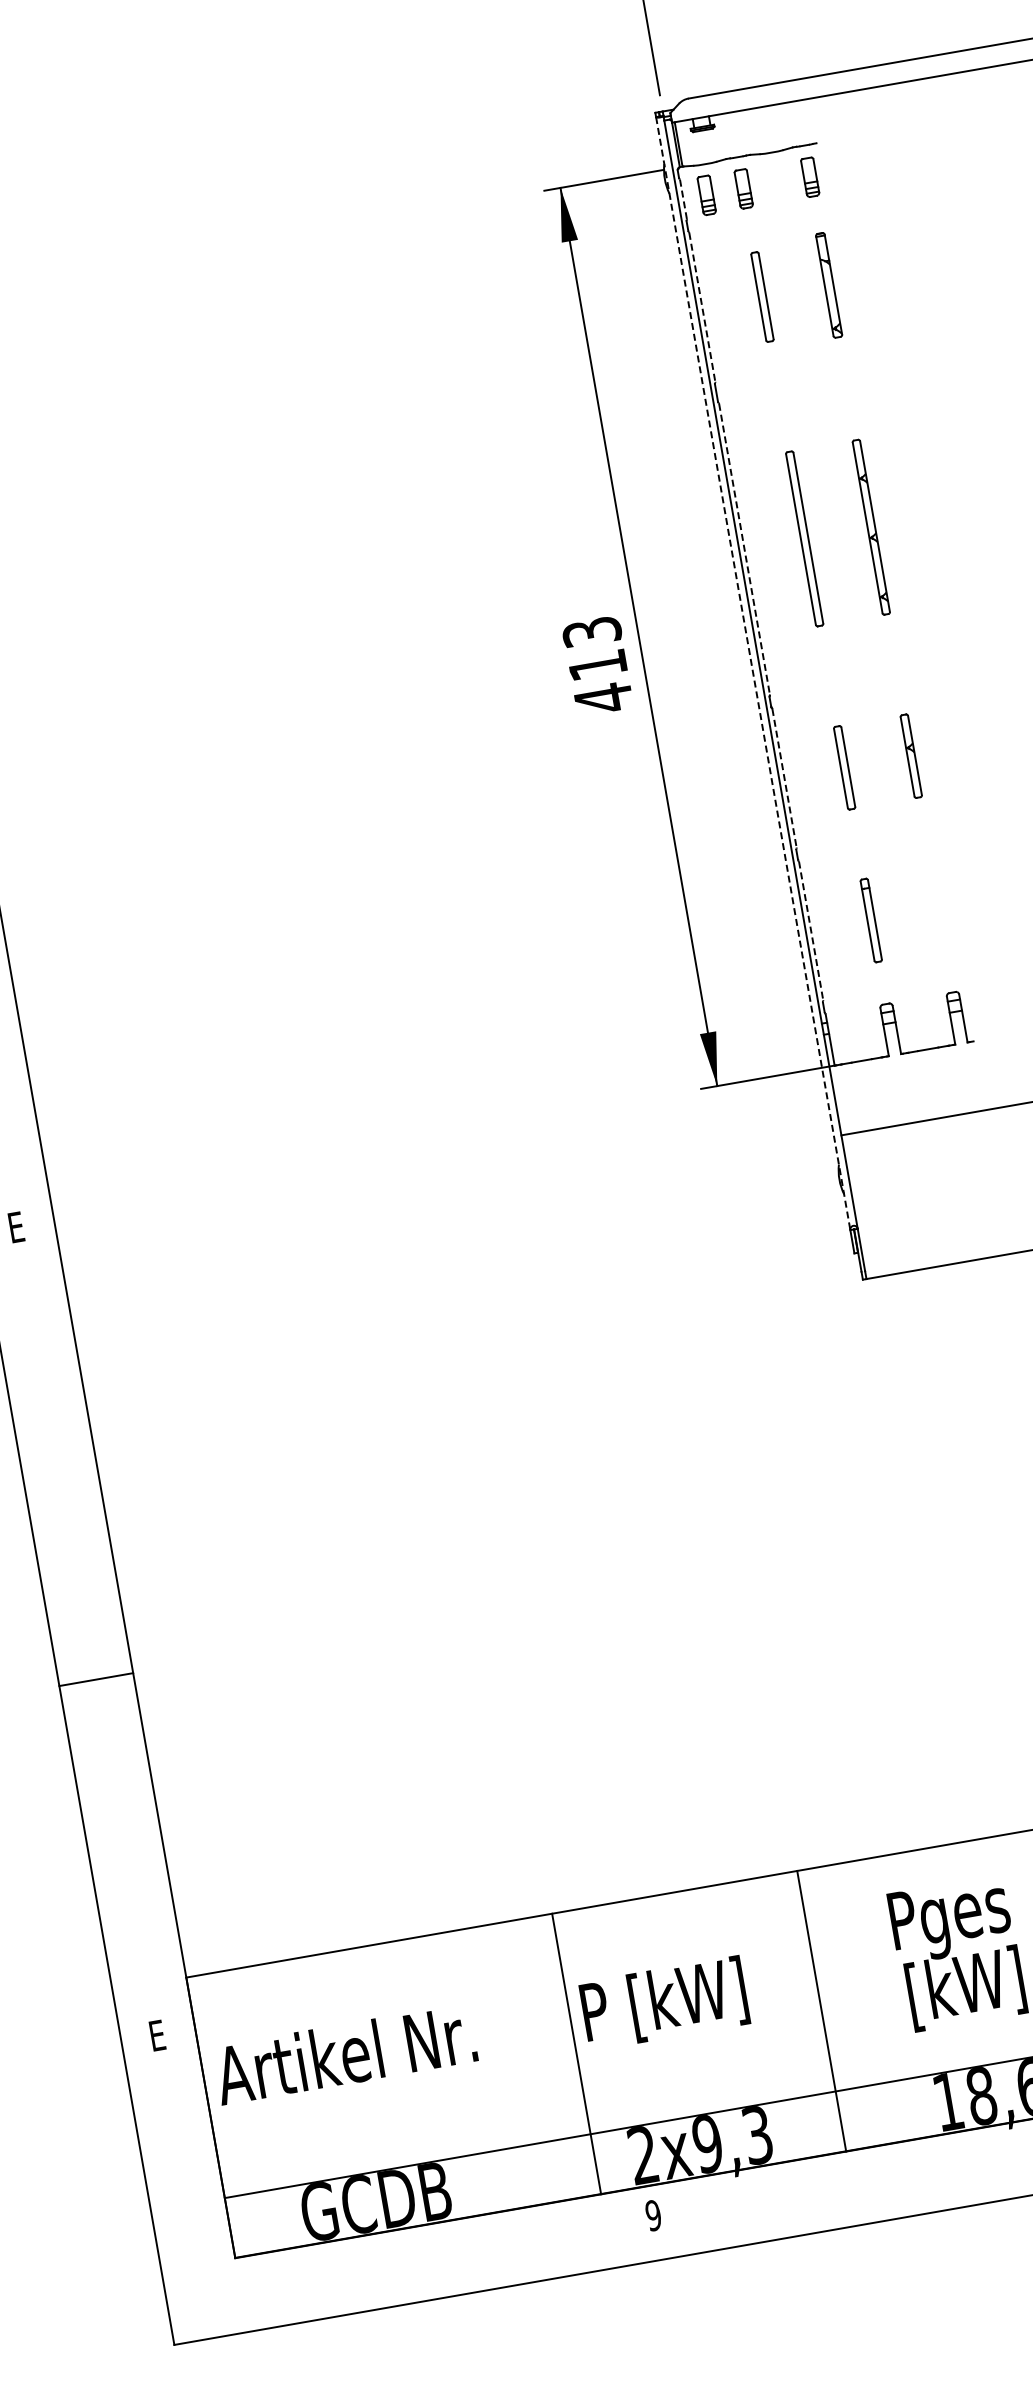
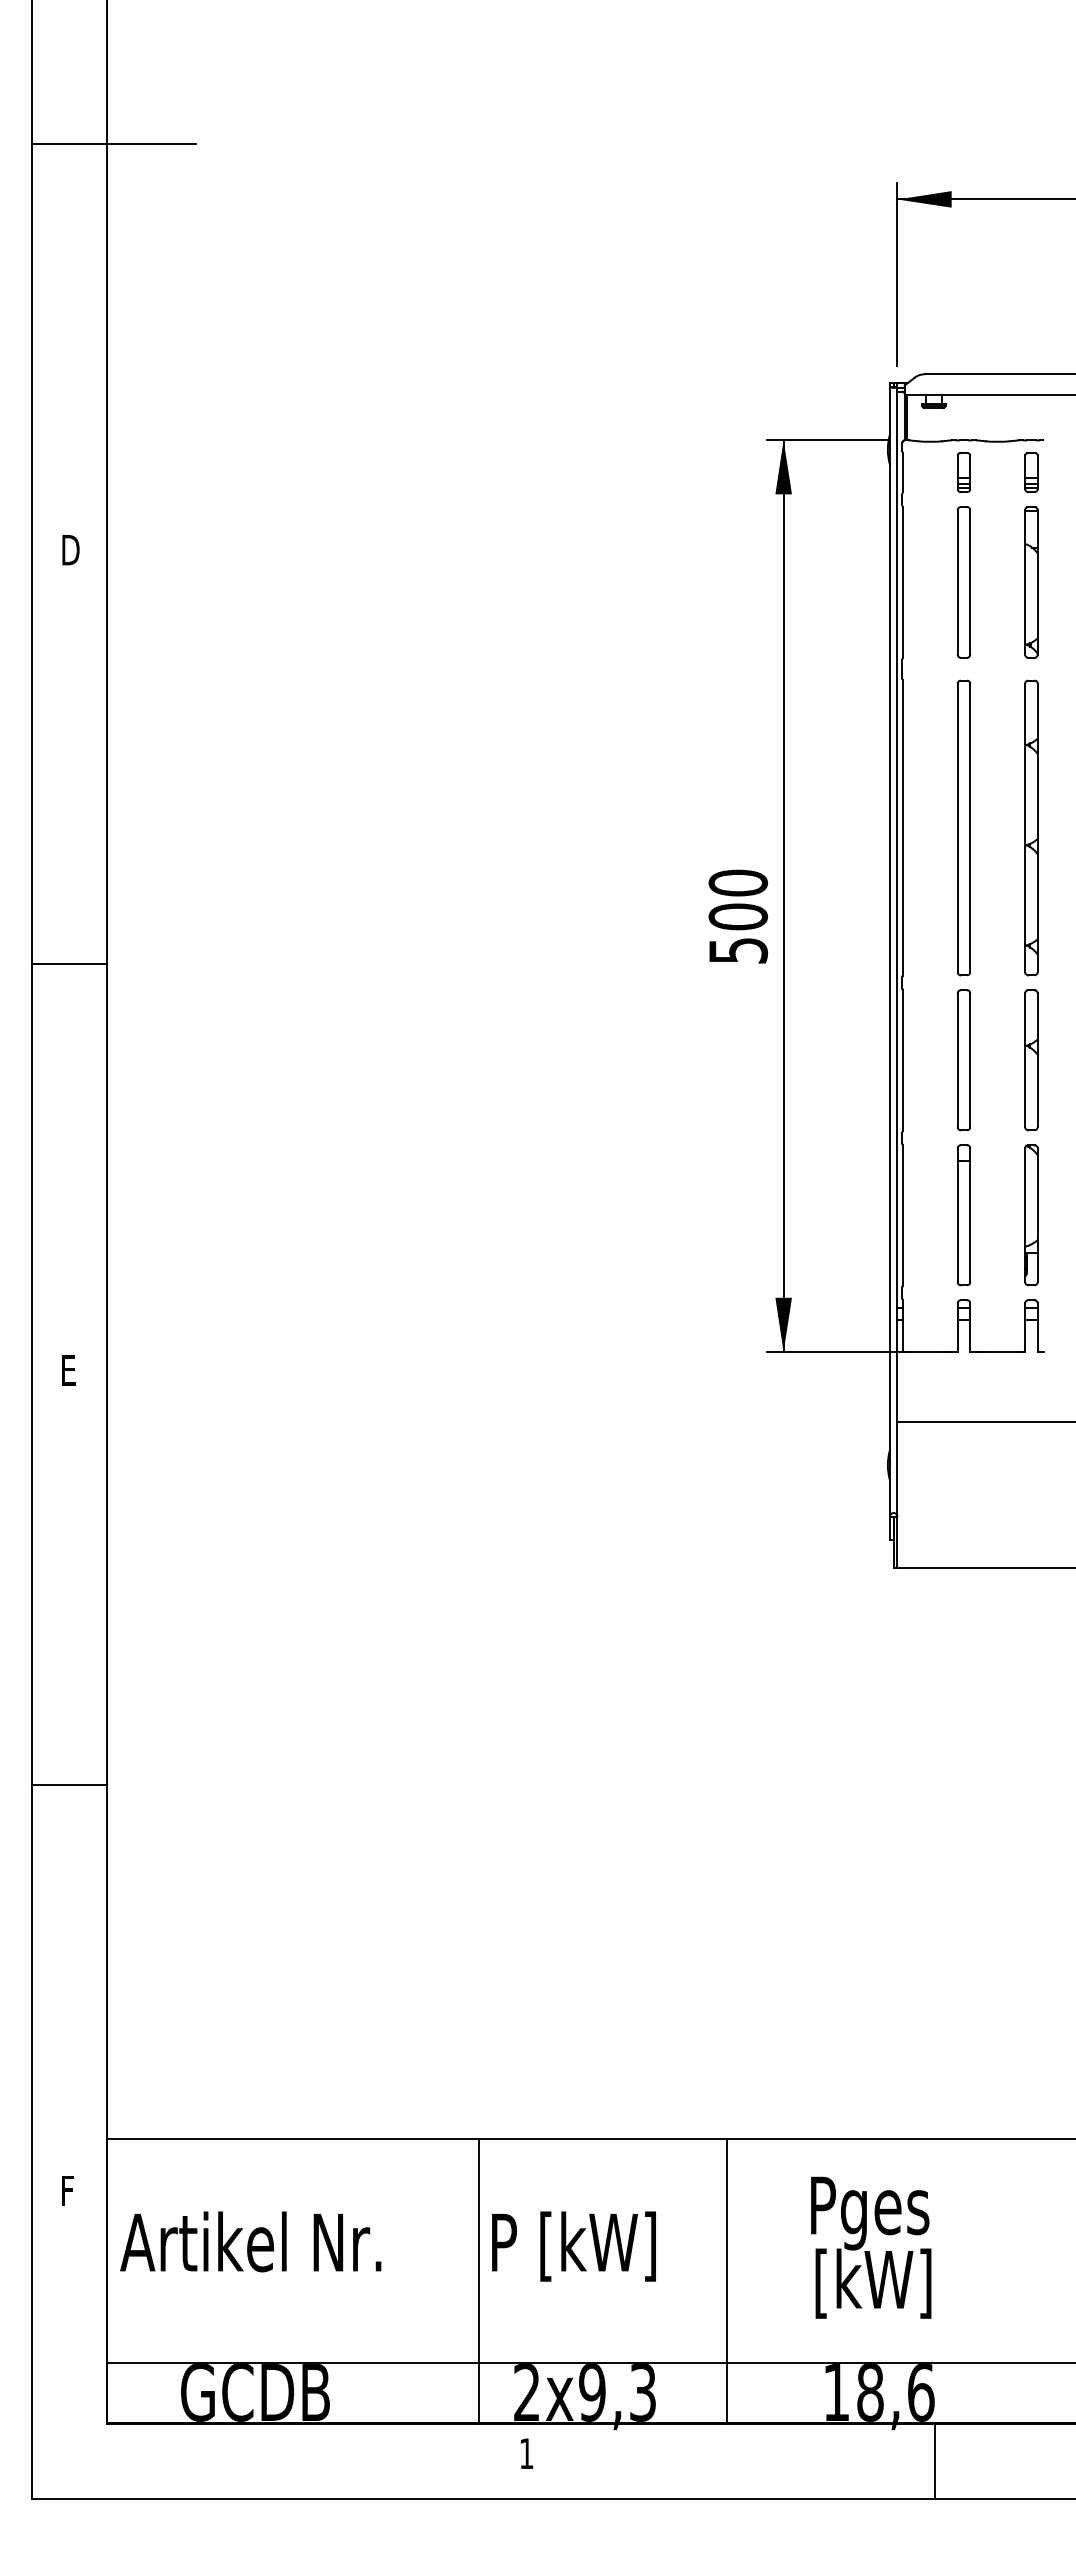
part: (706, 195) -> (926, 472), removed
line: (683, 199) -> (902, 472), dashed -> solid
part: (829, 285) -> (1031, 582), size x1.43
part: (762, 297) -> (963, 582), size x1.67
line: (702, 307) -> (902, 582), dashed -> solid
part: (871, 526) -> (1031, 827), size x1.67
part: (804, 538) -> (963, 827), size x1.67
line: (744, 548) -> (902, 827), dashed -> solid
text: (597, 664) -> (738, 916), 413 -> 500
line: (752, 673) -> (889, 951), dashed -> solid
part: (911, 756) -> (1031, 1060), size x1.67
part: (844, 768) -> (963, 1060), size x1.67
line: (784, 778) -> (902, 1060), dashed -> solid
part: (938, 909) -> (1031, 1215), added
part: (871, 920) -> (963, 1215), size x1.67
line: (810, 931) -> (902, 1215), dashed -> solid
line: (95, 1679) -> (69, 1784), moved
text: (158, 2034) -> (70, 2190), E -> F
text: (653, 2215) -> (526, 2453), 9 -> 1

